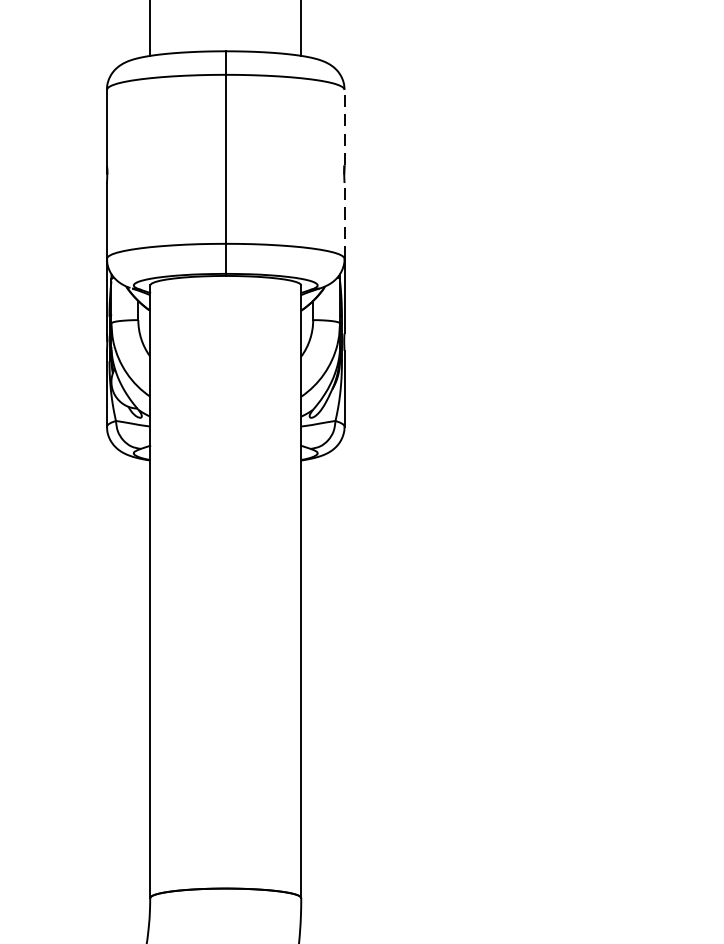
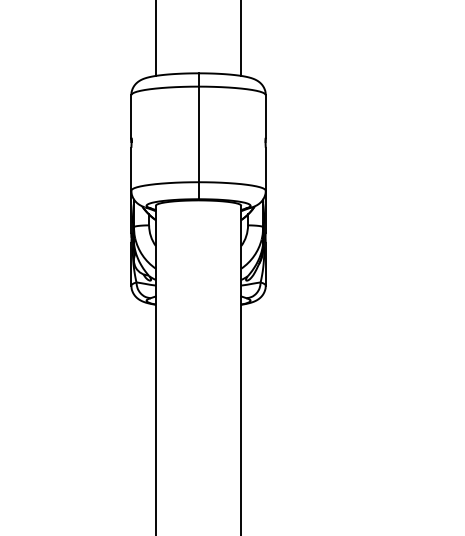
line: (344, 125) -> (265, 115), dashed -> solid
line: (344, 219) -> (265, 168), dashed -> solid

